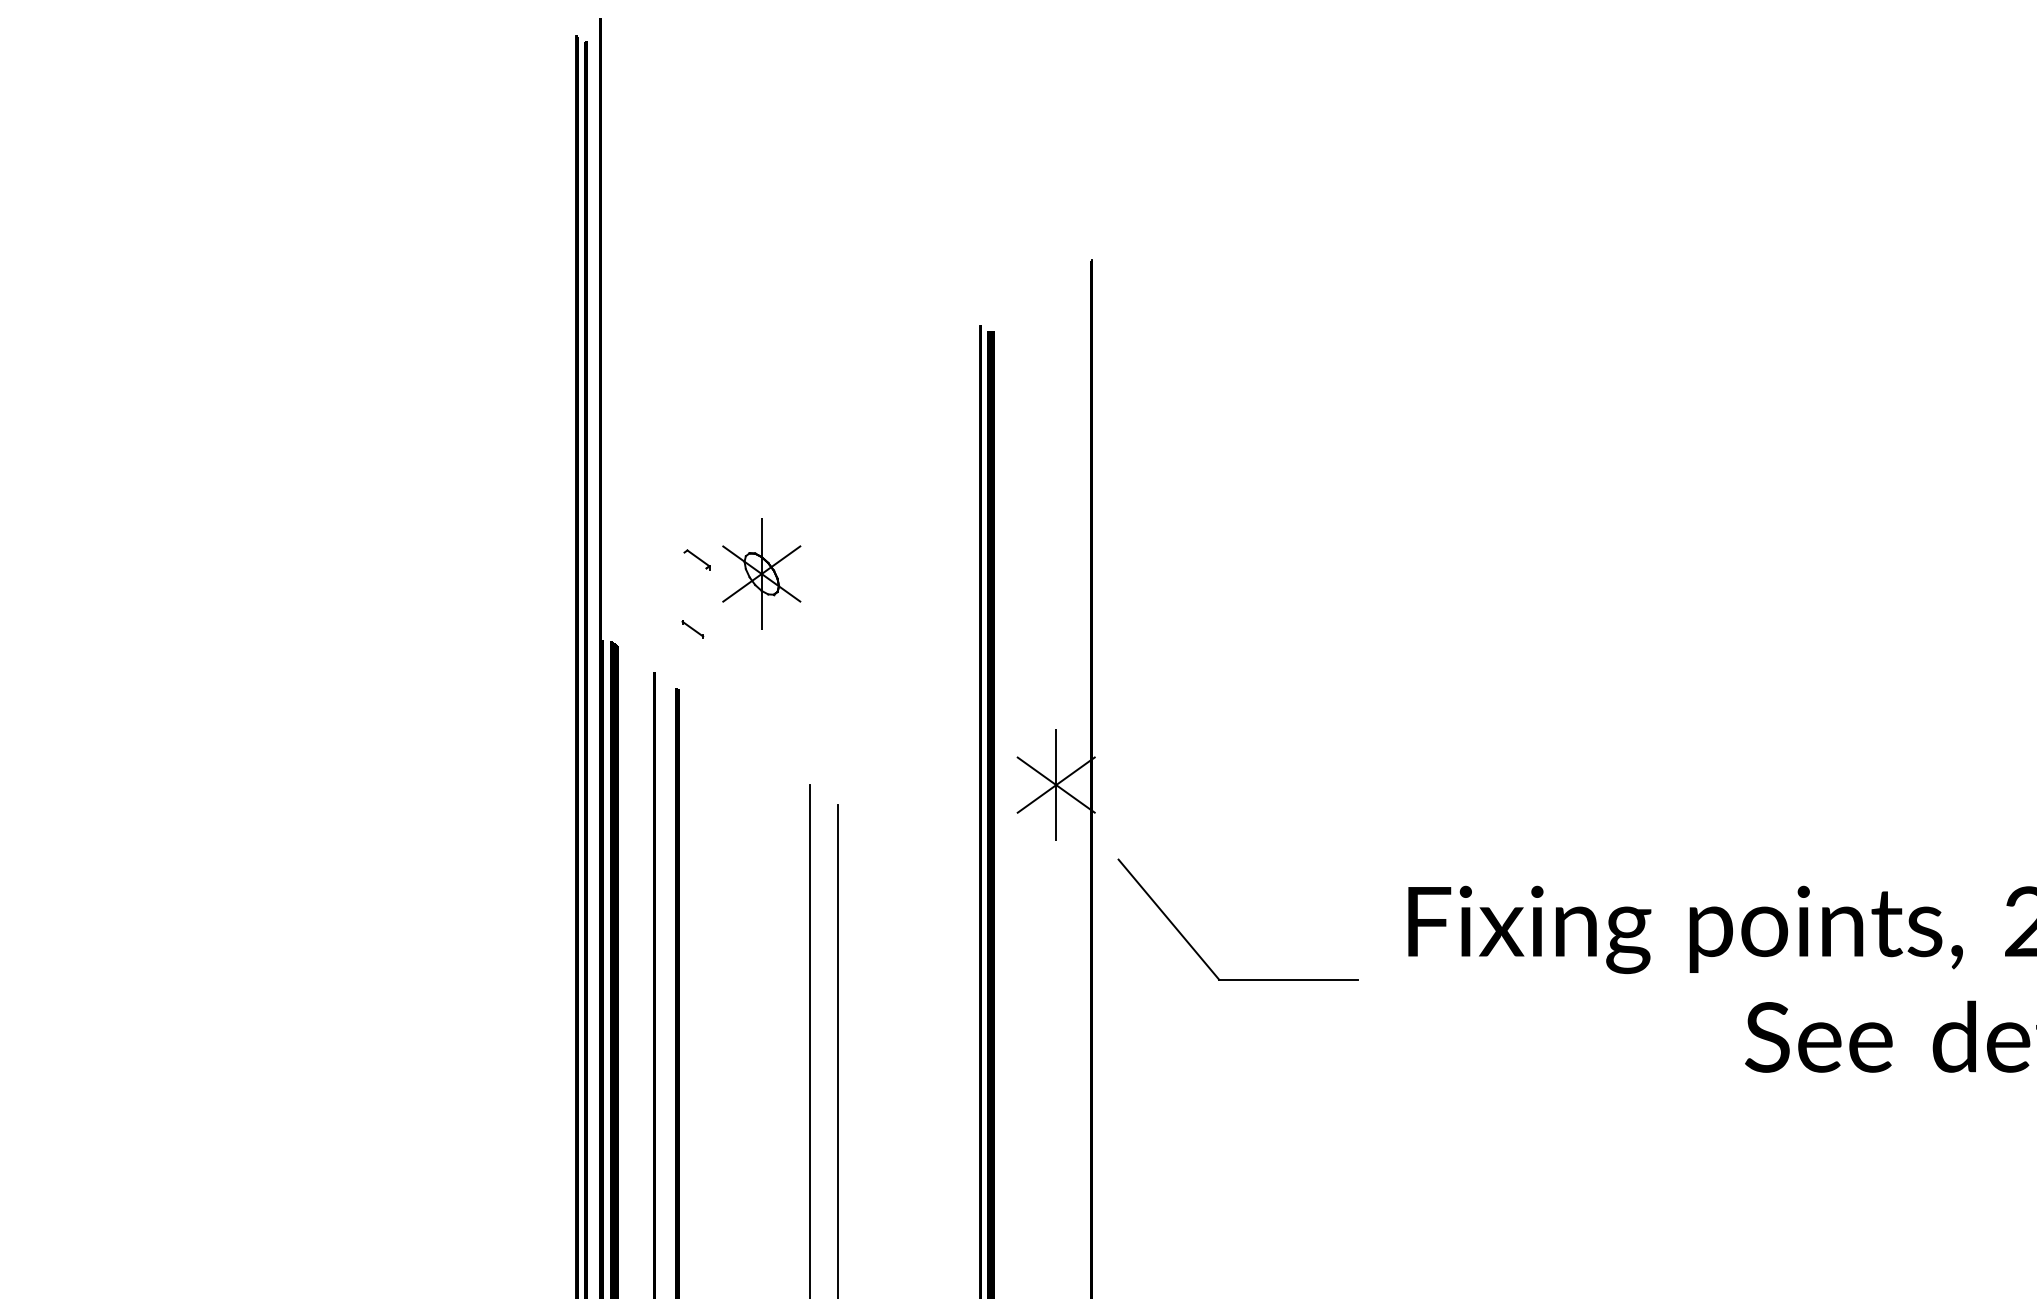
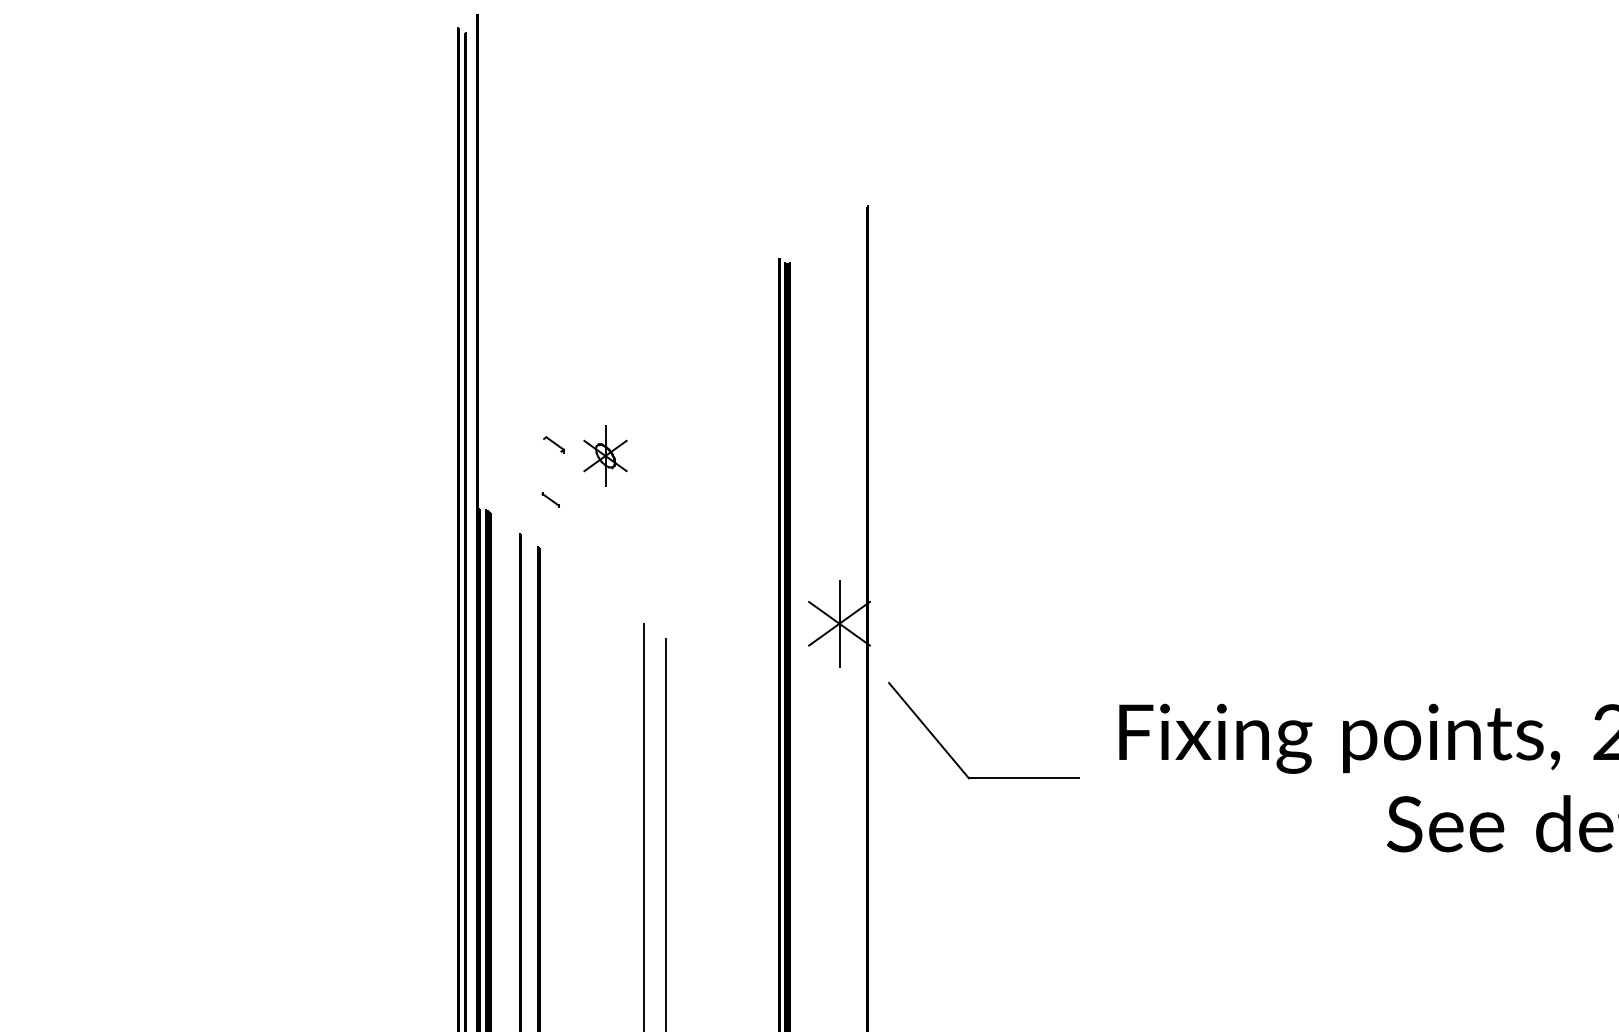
part: (761, 573) -> (605, 455), size x0.7

